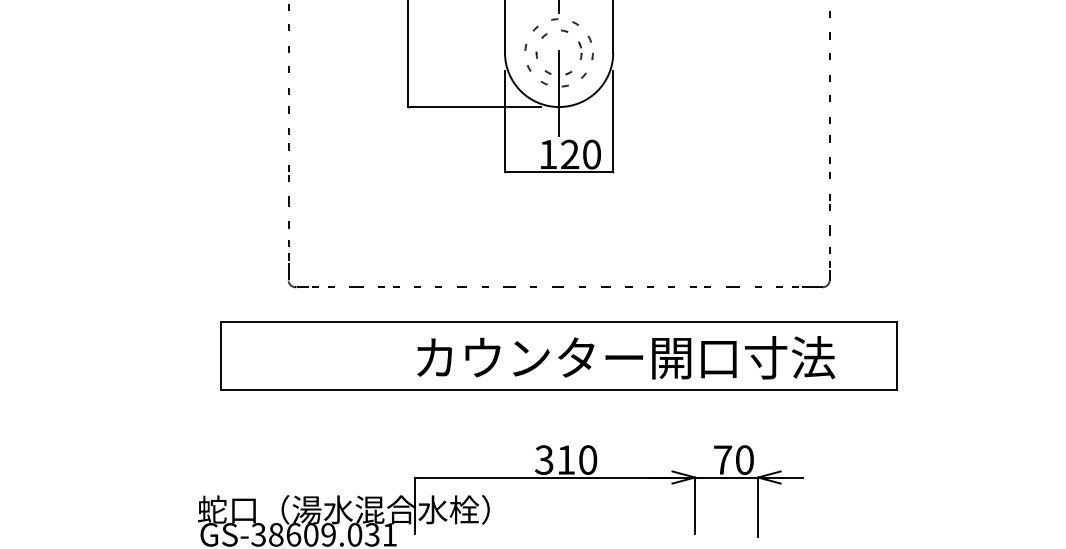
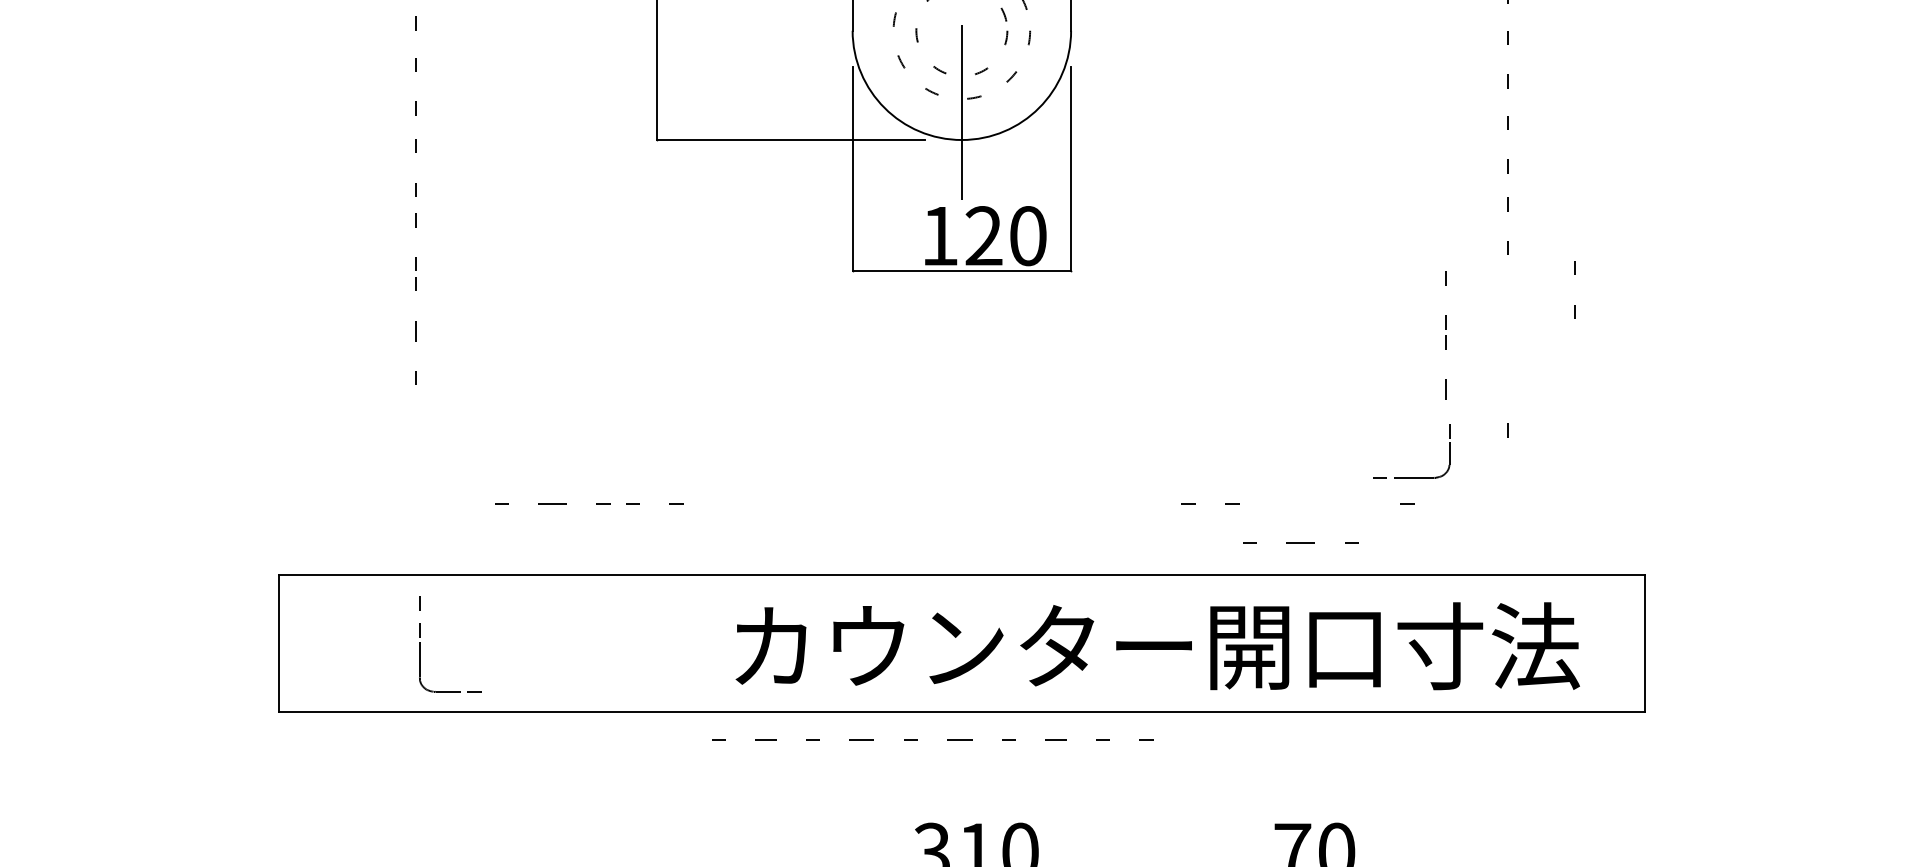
line: (862, 173) -> (1574, 274), added
part: (829, 203) -> (1445, 334), moved
part: (289, 264) -> (421, 645), moved
part: (536, 286) -> (916, 738), moved
part: (732, 286) -> (1299, 540), moved
part: (811, 286) -> (1412, 476), moved
text: (626, 357) -> (1158, 645), moved

